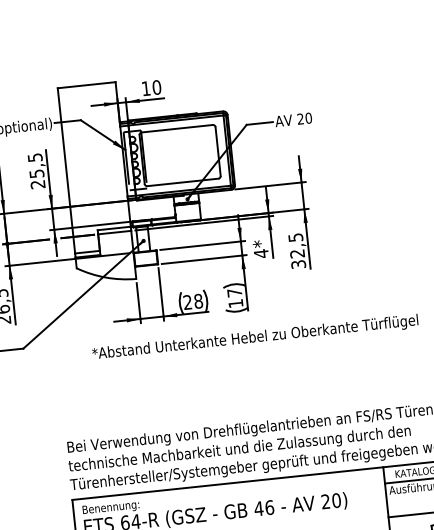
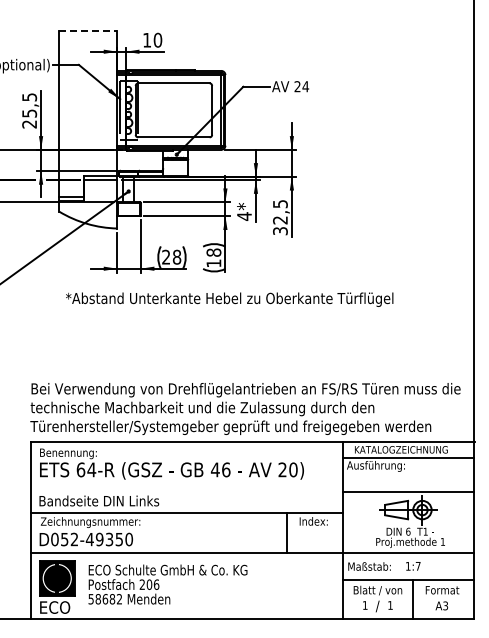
line: (86, 85) -> (88, 30), solid -> dashed
text: (308, 118) -> (305, 86), 20 -> 24
text: (234, 292) -> (213, 252), 17 -> 18

